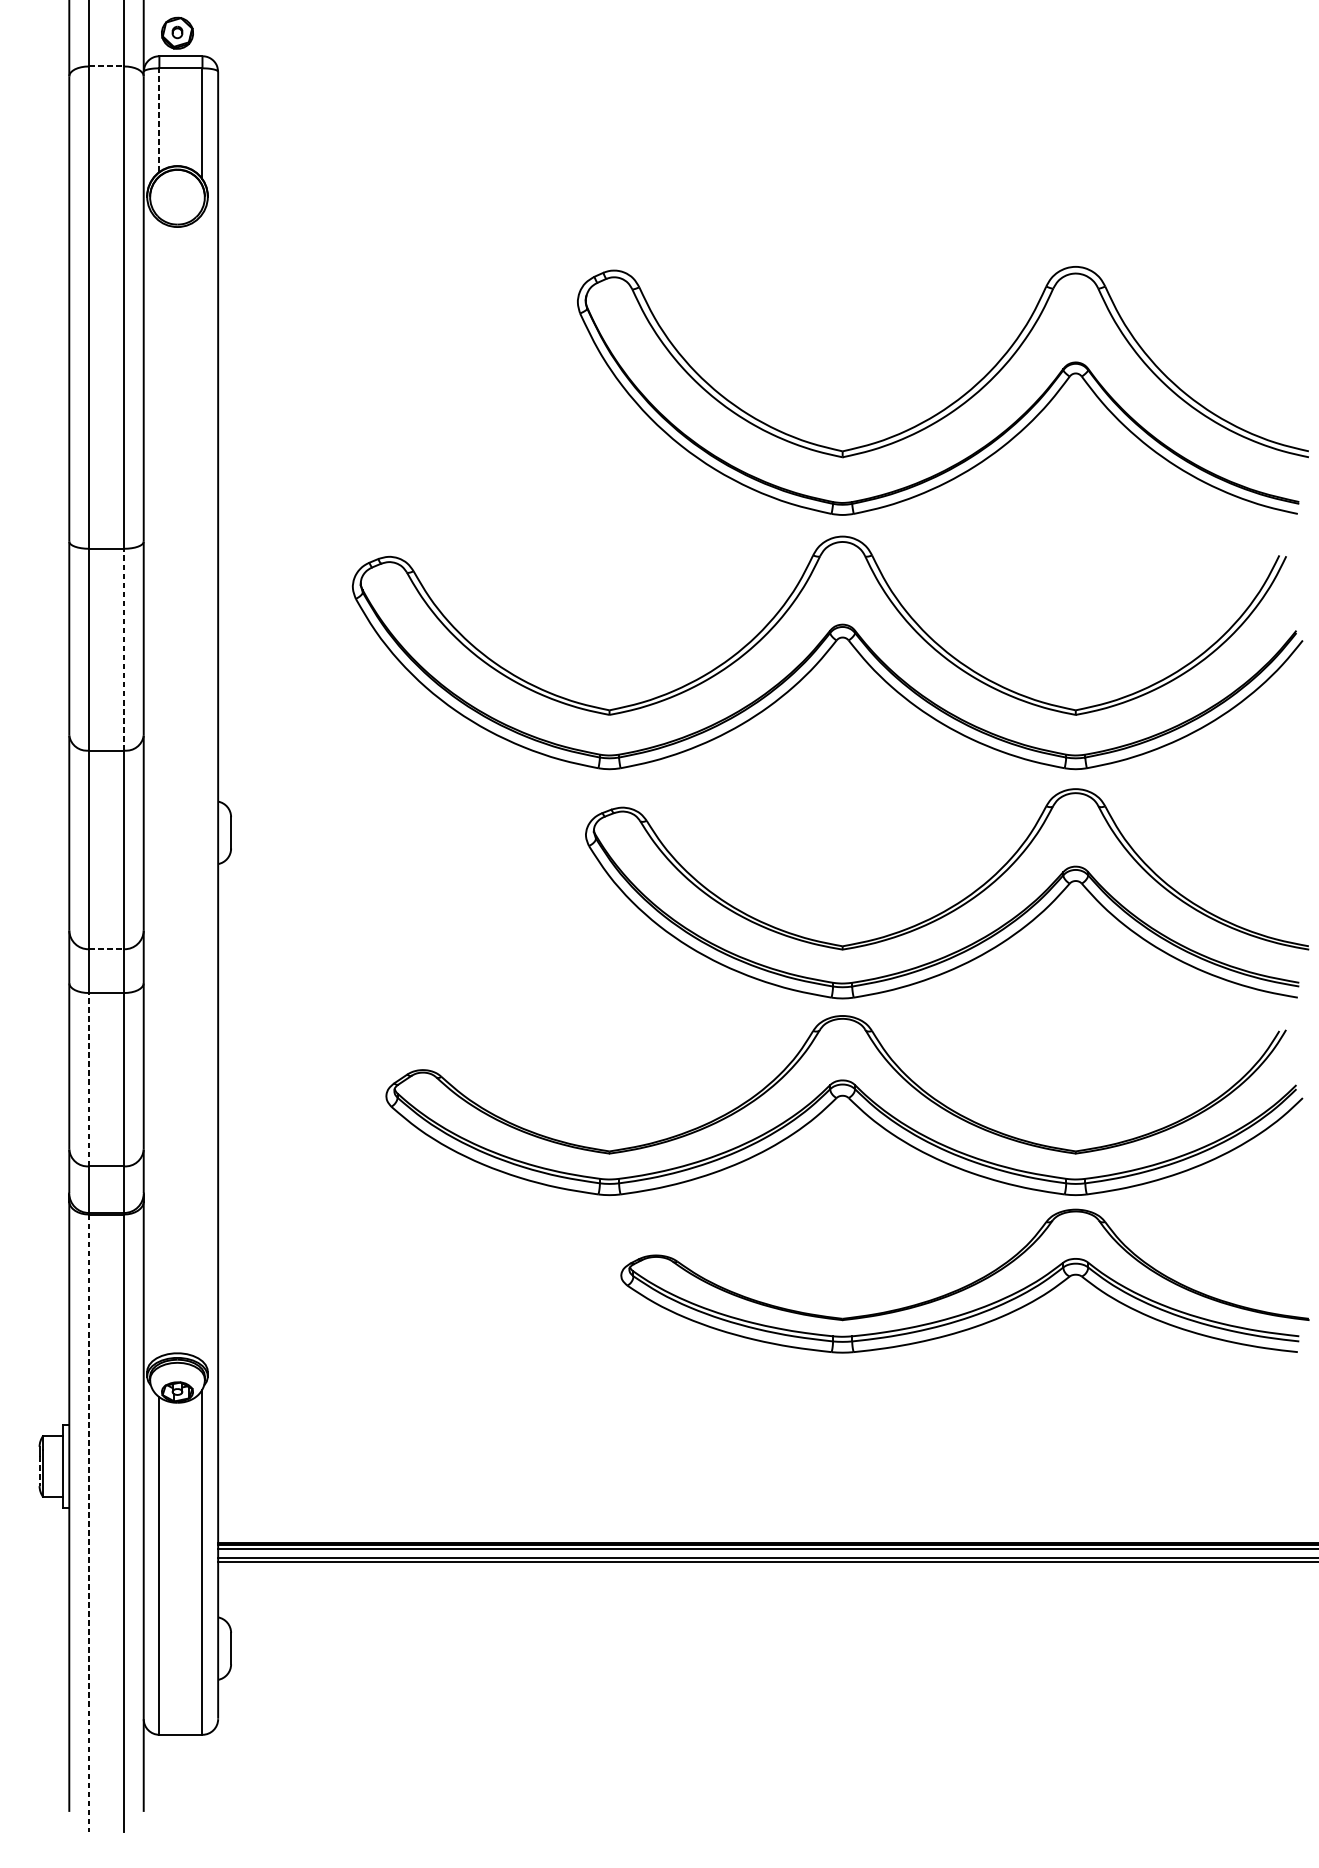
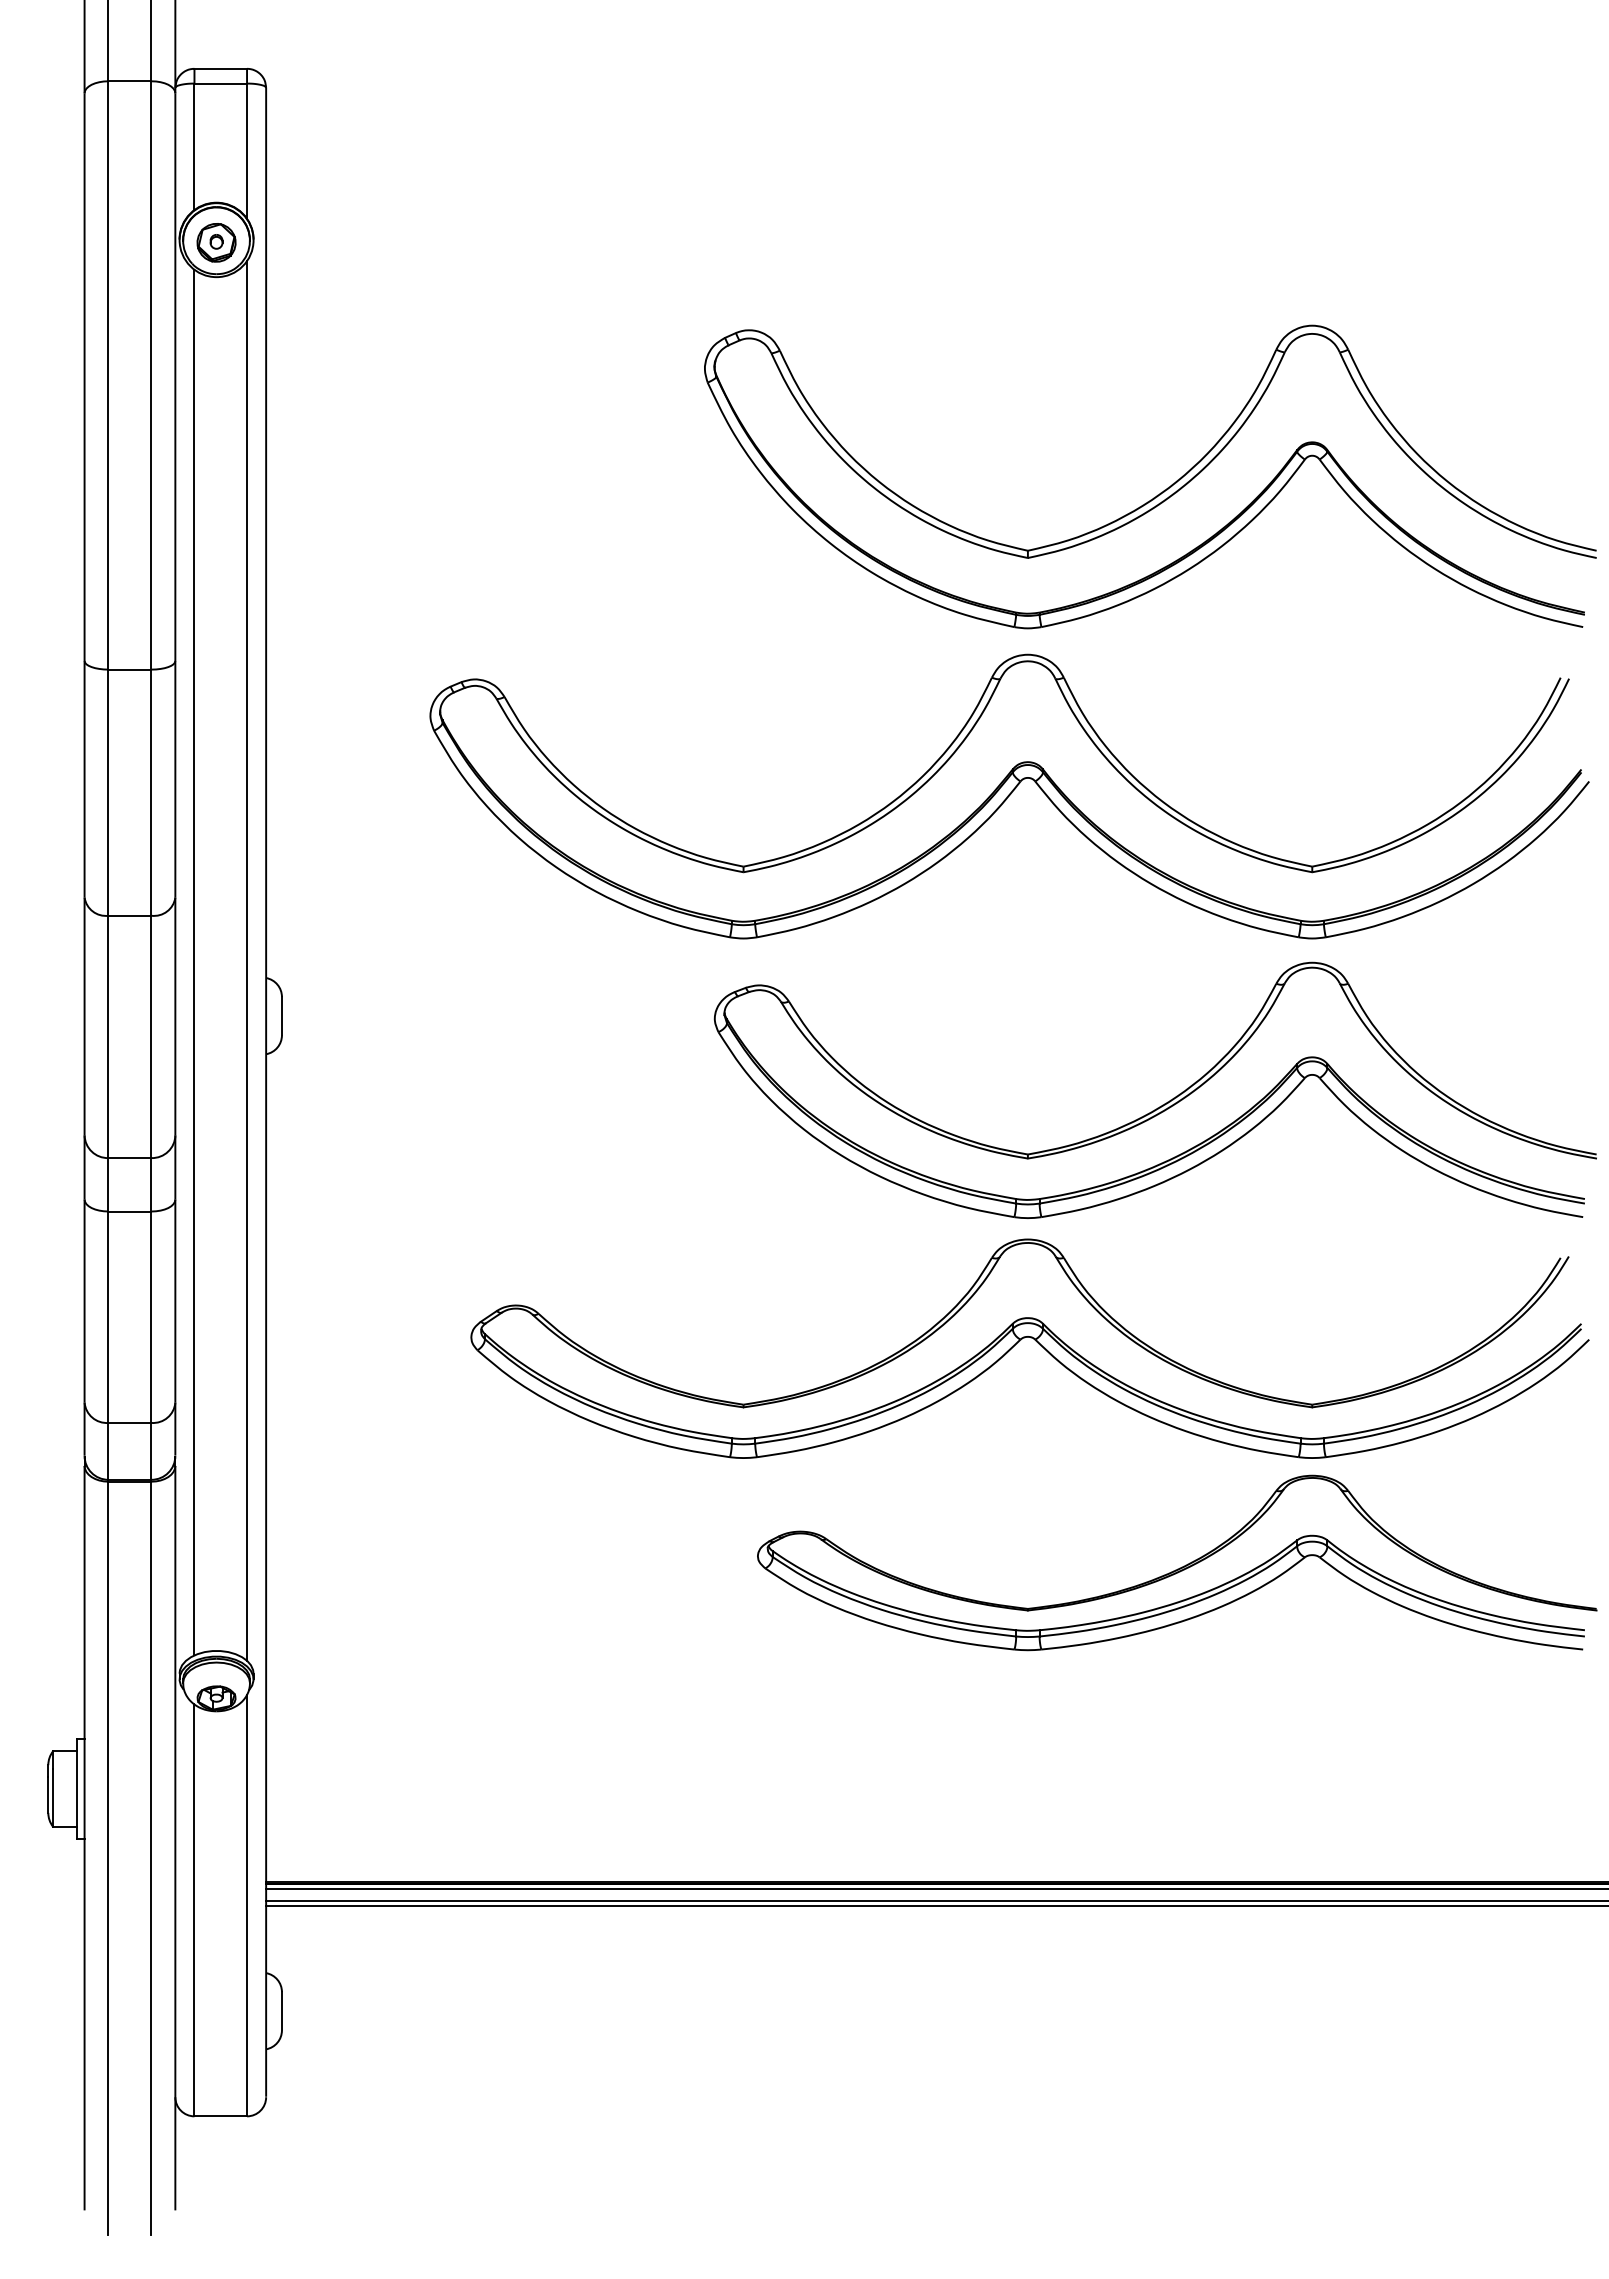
part: (177, 33) -> (216, 242), moved
line: (106, 66) -> (129, 81), dashed -> solid
line: (159, 119) -> (194, 146), dashed -> solid
line: (124, 649) -> (151, 792), dashed -> solid
line: (202, 787) -> (247, 960), added
line: (159, 788) -> (194, 962), added
line: (106, 949) -> (129, 1158), dashed -> solid
line: (88, 1079) -> (108, 1317), dashed -> solid
line: (39, 1471) -> (48, 1795), dashed -> solid
line: (88, 1523) -> (108, 1858), dashed -> solid

